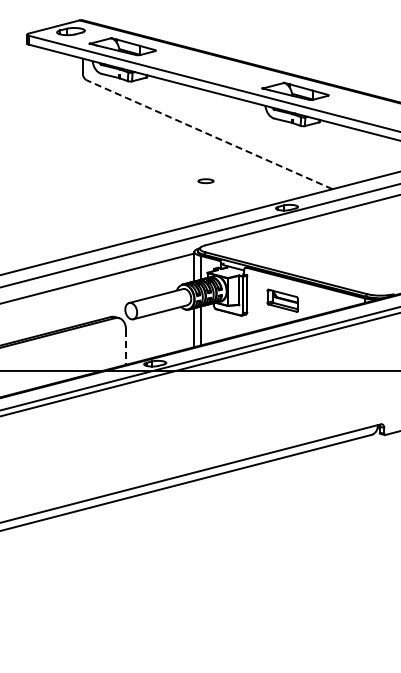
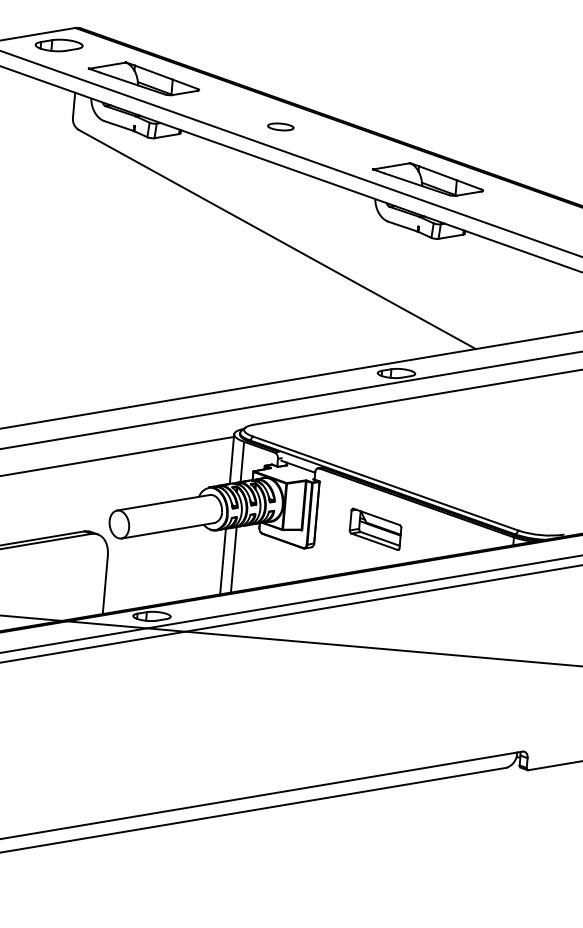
line: (209, 134) -> (276, 238), dashed -> solid
part: (205, 181) -> (279, 127), moved
line: (126, 347) -> (106, 584), dashed -> solid

